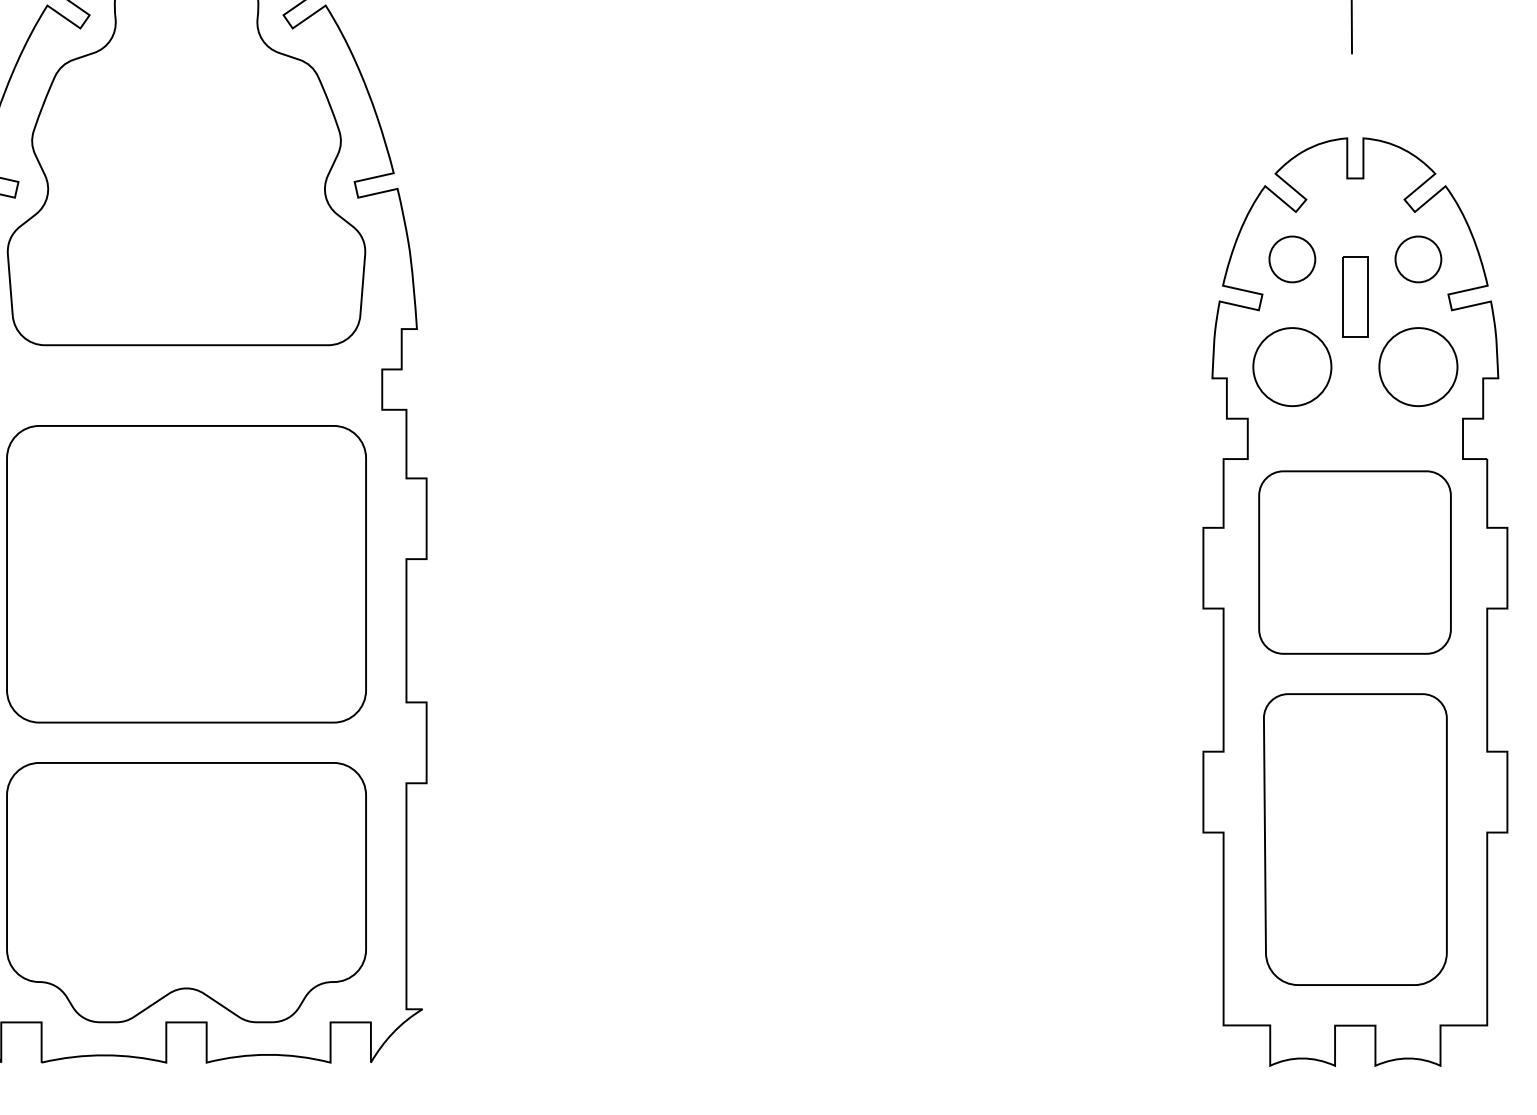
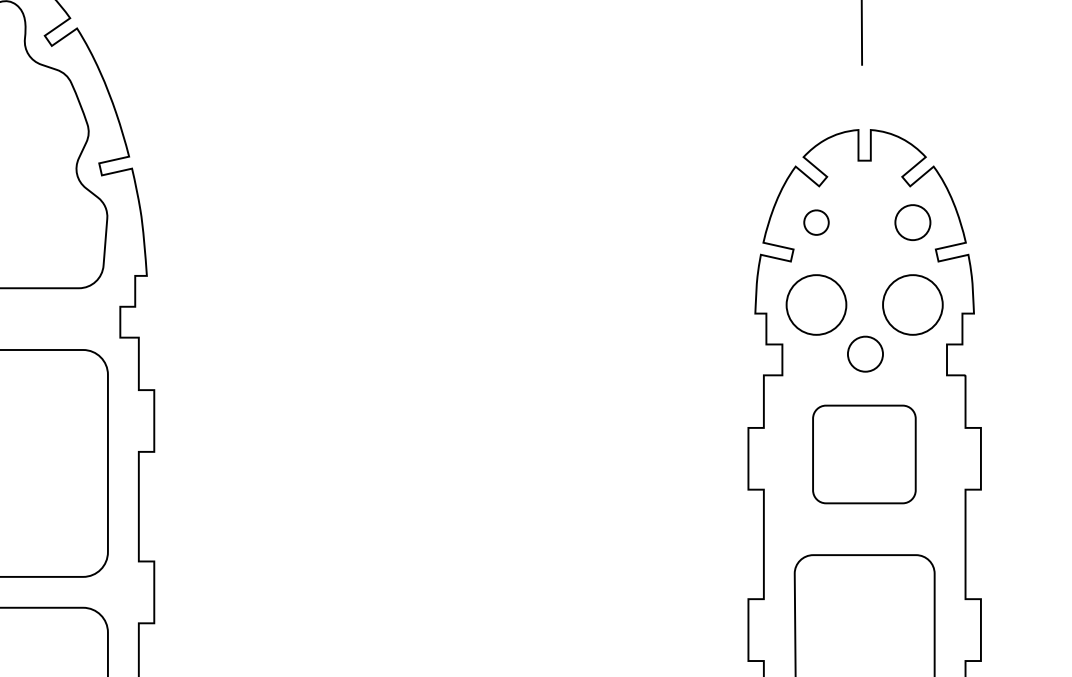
part: (1292, 259) -> (816, 222), size x0.7
part: (1355, 296) -> (864, 250), removed
part: (1356, 431) -> (865, 354), added
part: (1354, 562) -> (864, 454), size x0.7

